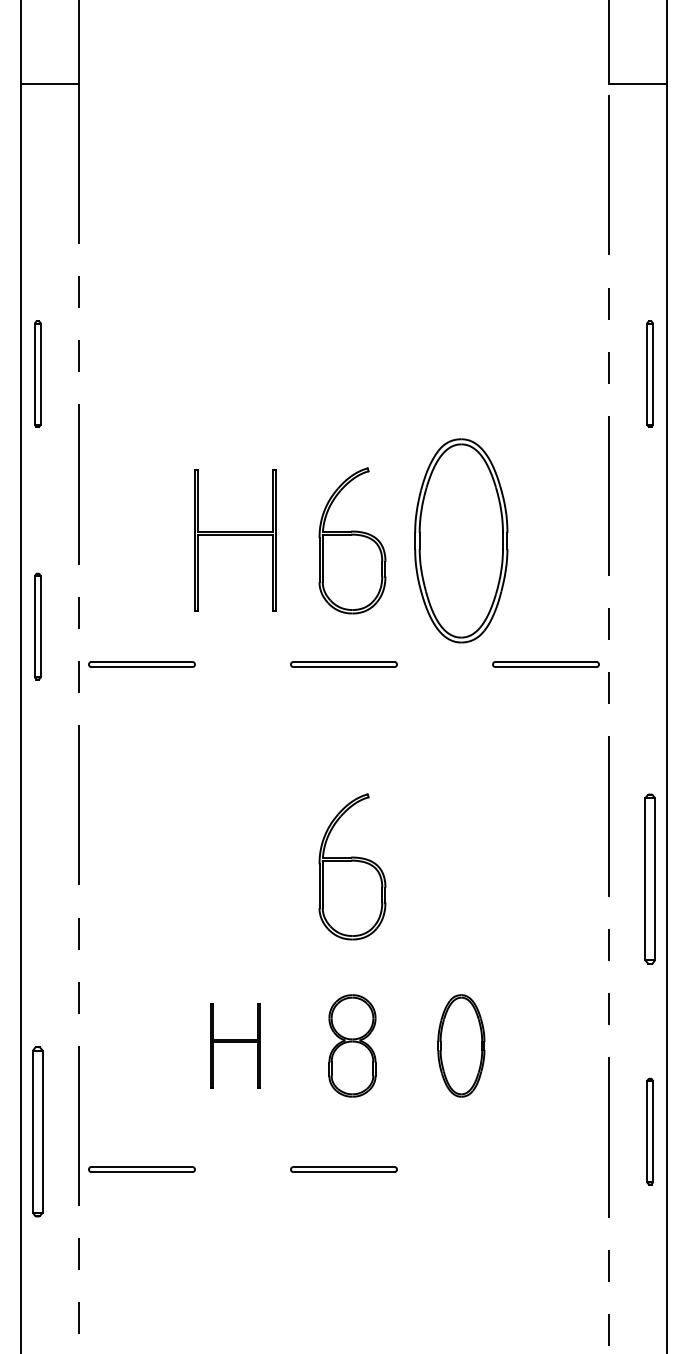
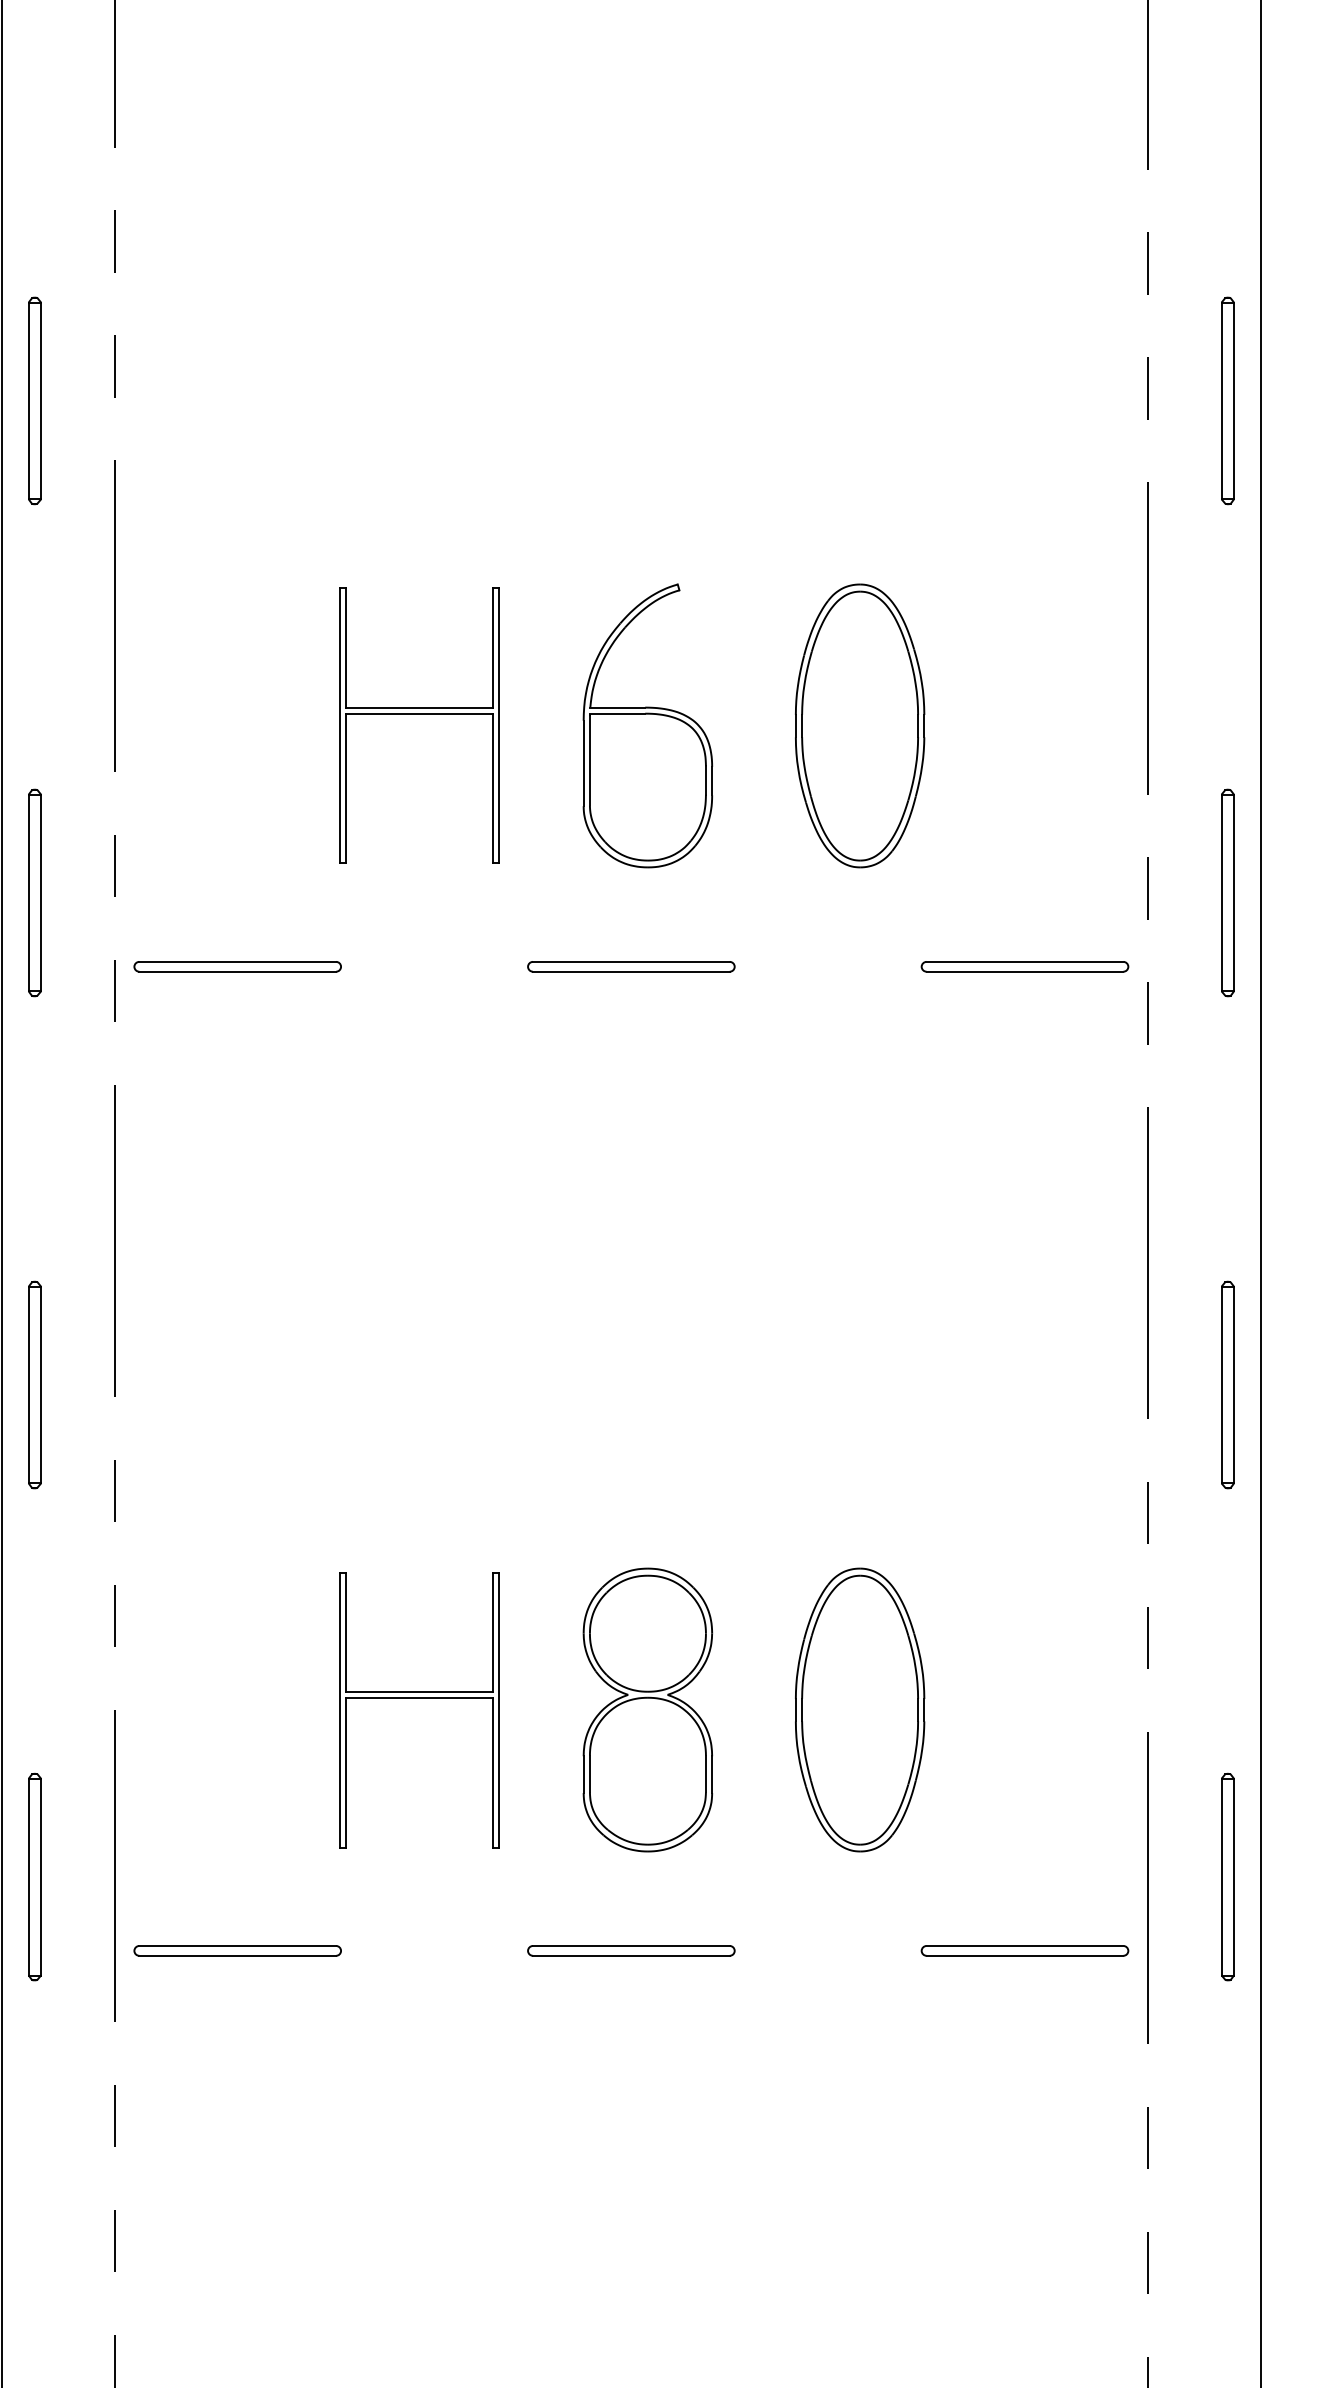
part: (461, 540) -> (860, 725), size x0.71
part: (649, 626) -> (1226, 892), added
part: (352, 866) -> (647, 1360), removed
part: (37, 878) -> (34, 1383), added
part: (649, 878) -> (1226, 1383), size x0.62
part: (235, 1045) -> (419, 1709), size x1.67
part: (352, 1045) -> (647, 1709), size x1.43
part: (461, 1045) -> (860, 1709), size x1.43
part: (37, 1131) -> (34, 1876), size x0.62
part: (545, 1169) -> (1024, 1950), added

